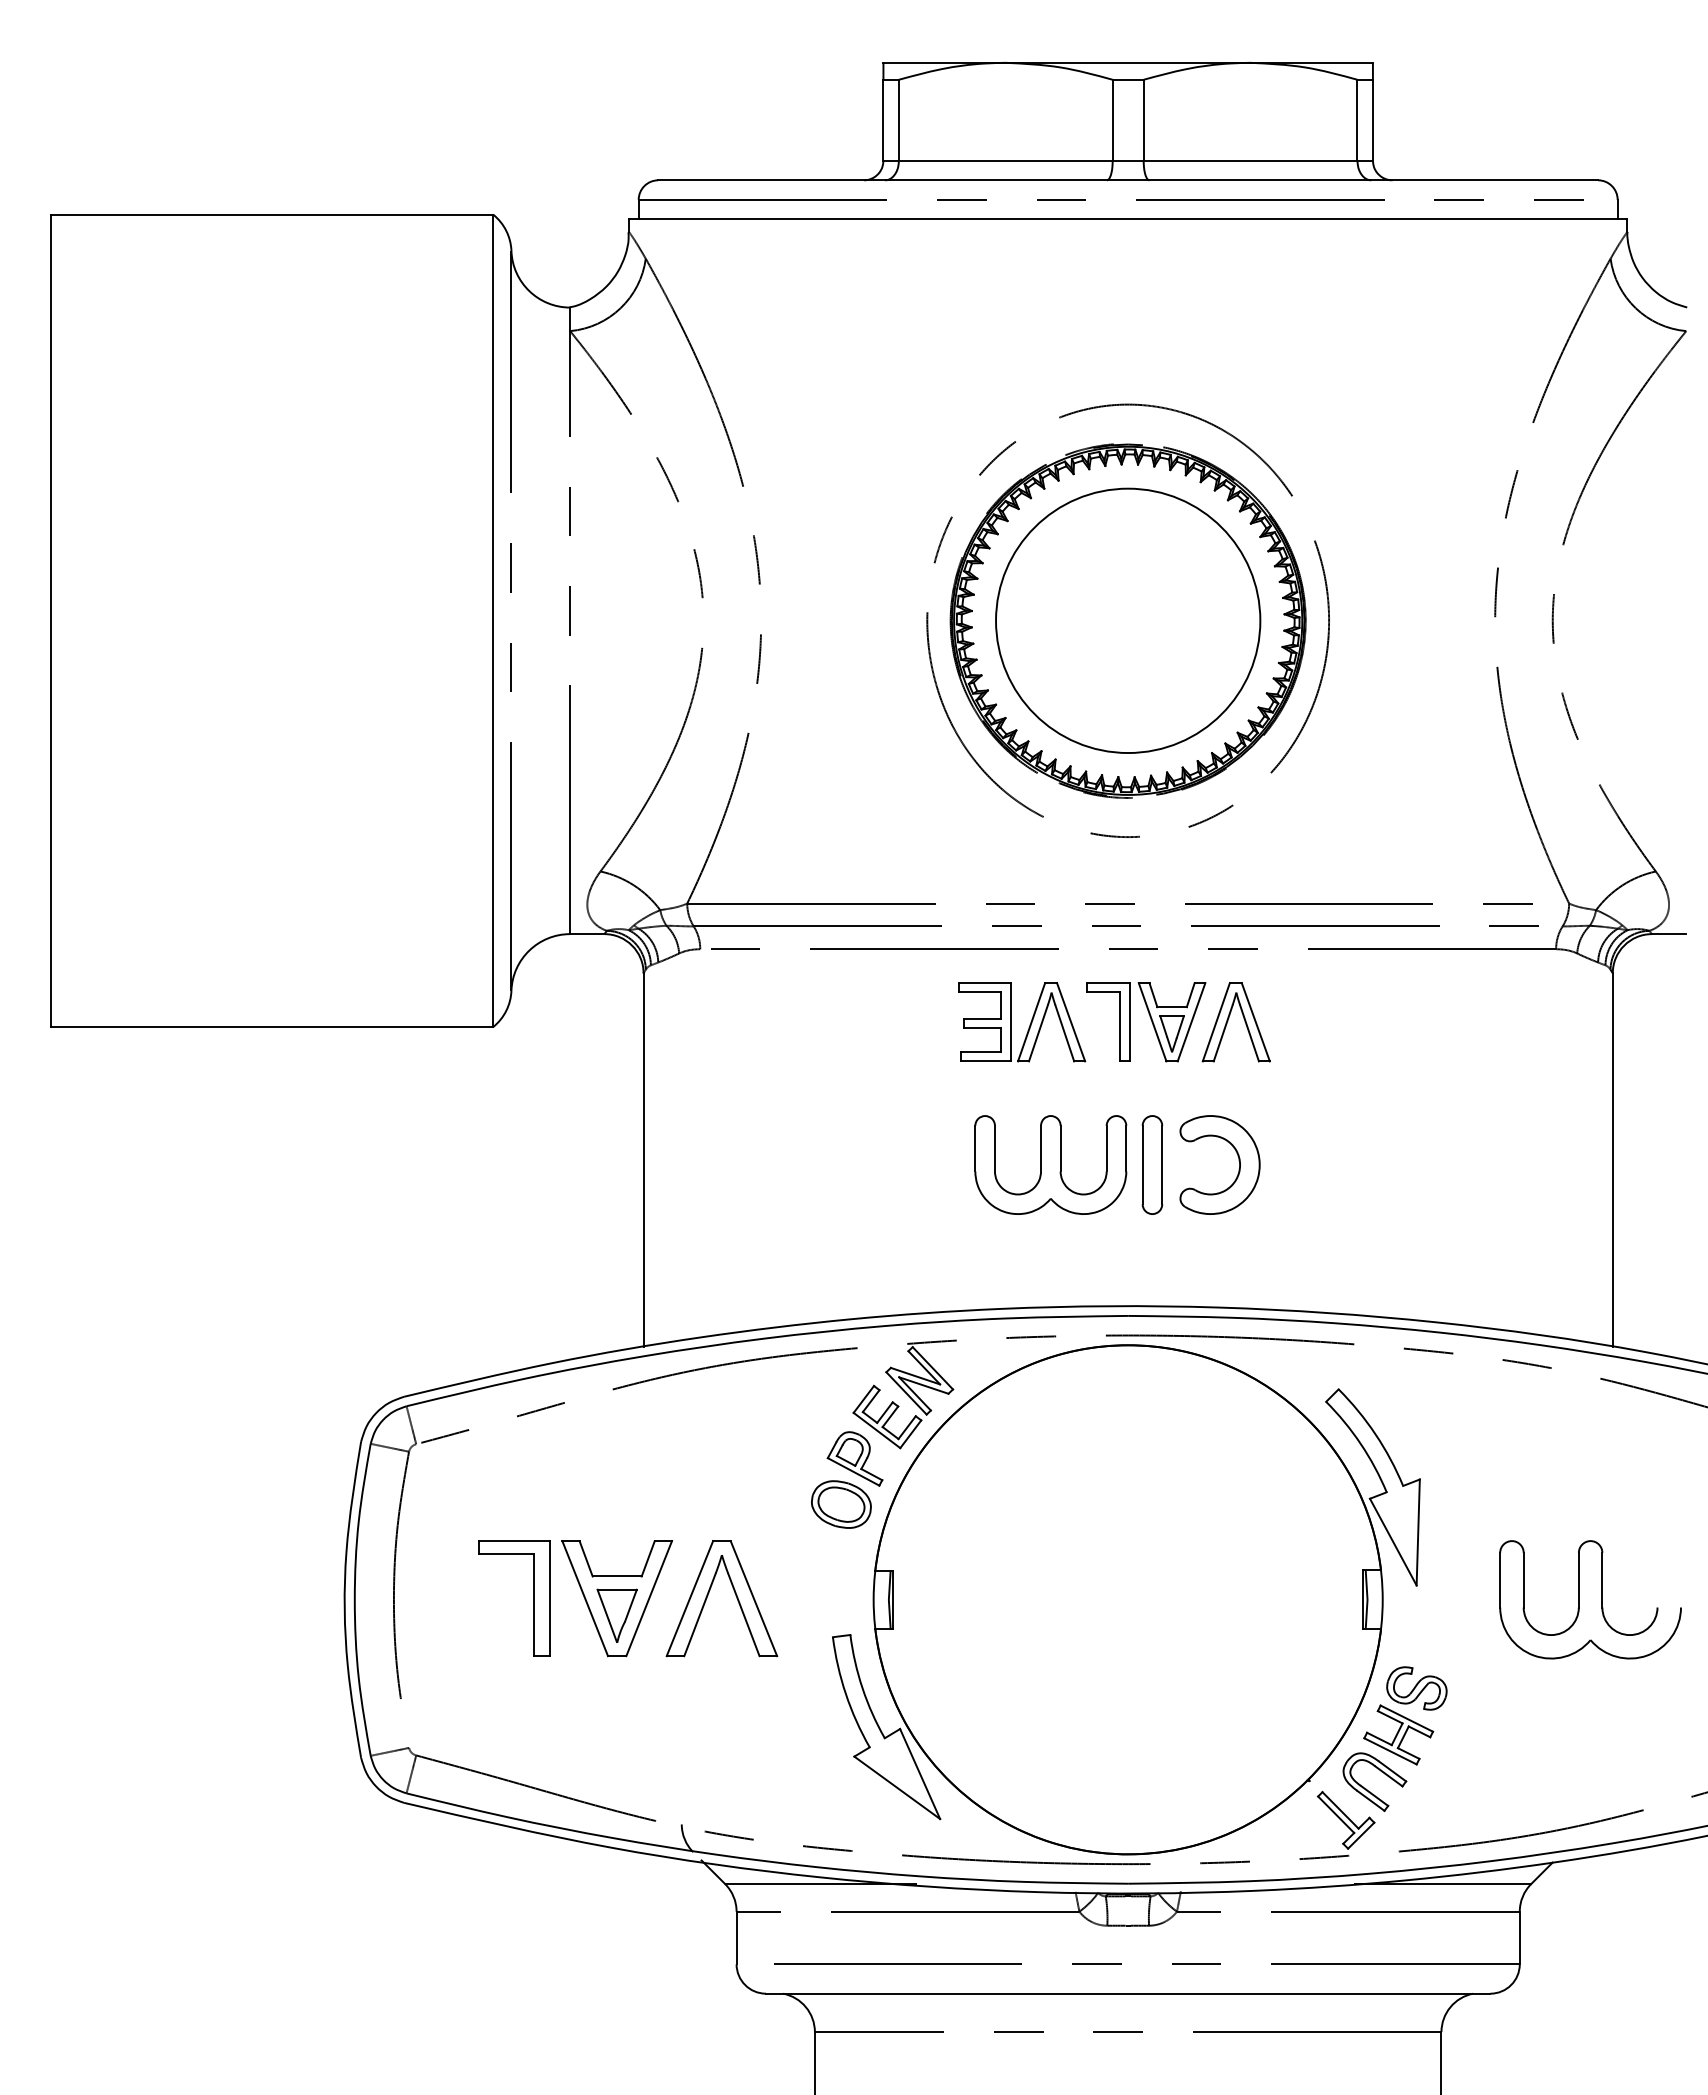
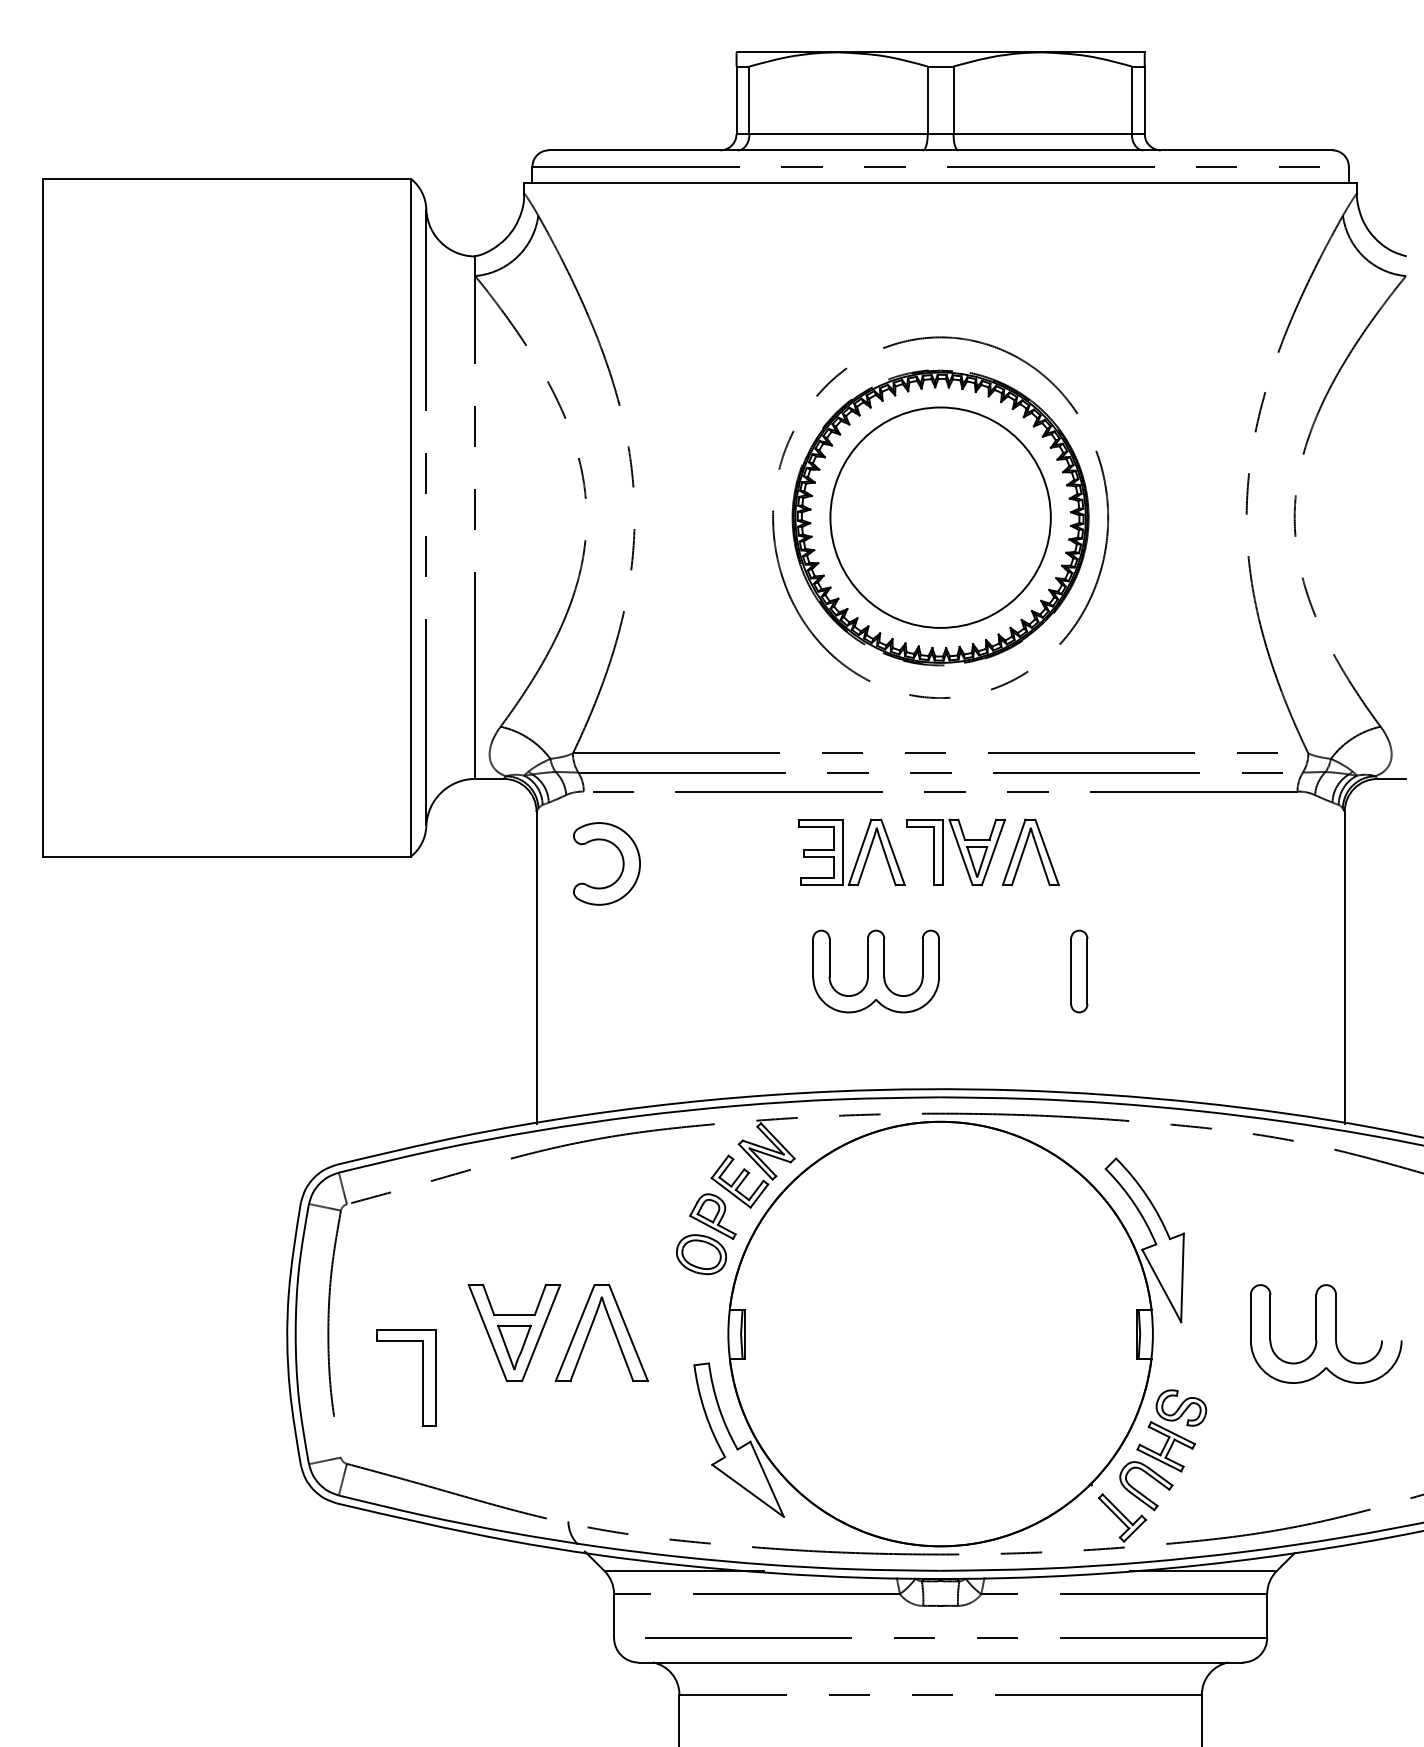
part: (1238, 1160) -> (622, 860), moved
part: (1152, 1164) -> (1079, 971), moved
part: (533, 1598) -> (422, 1378), moved

